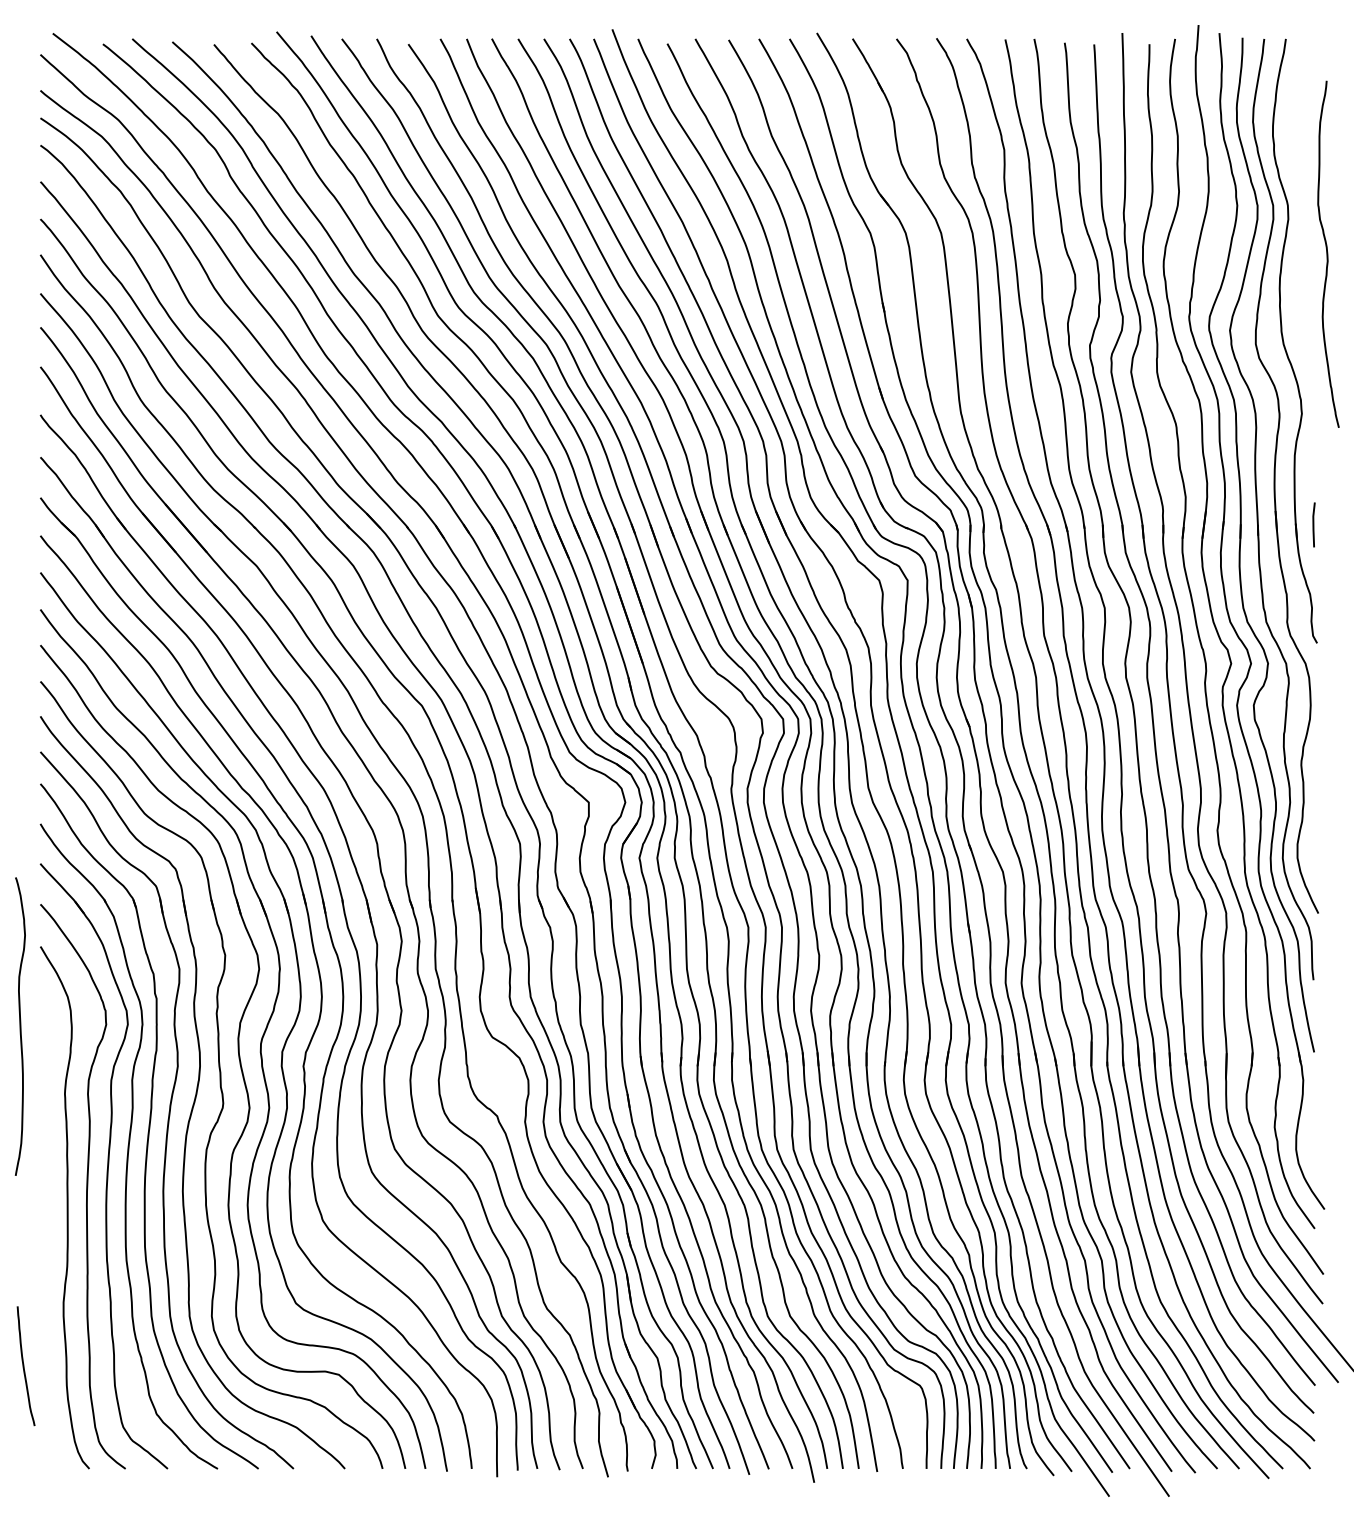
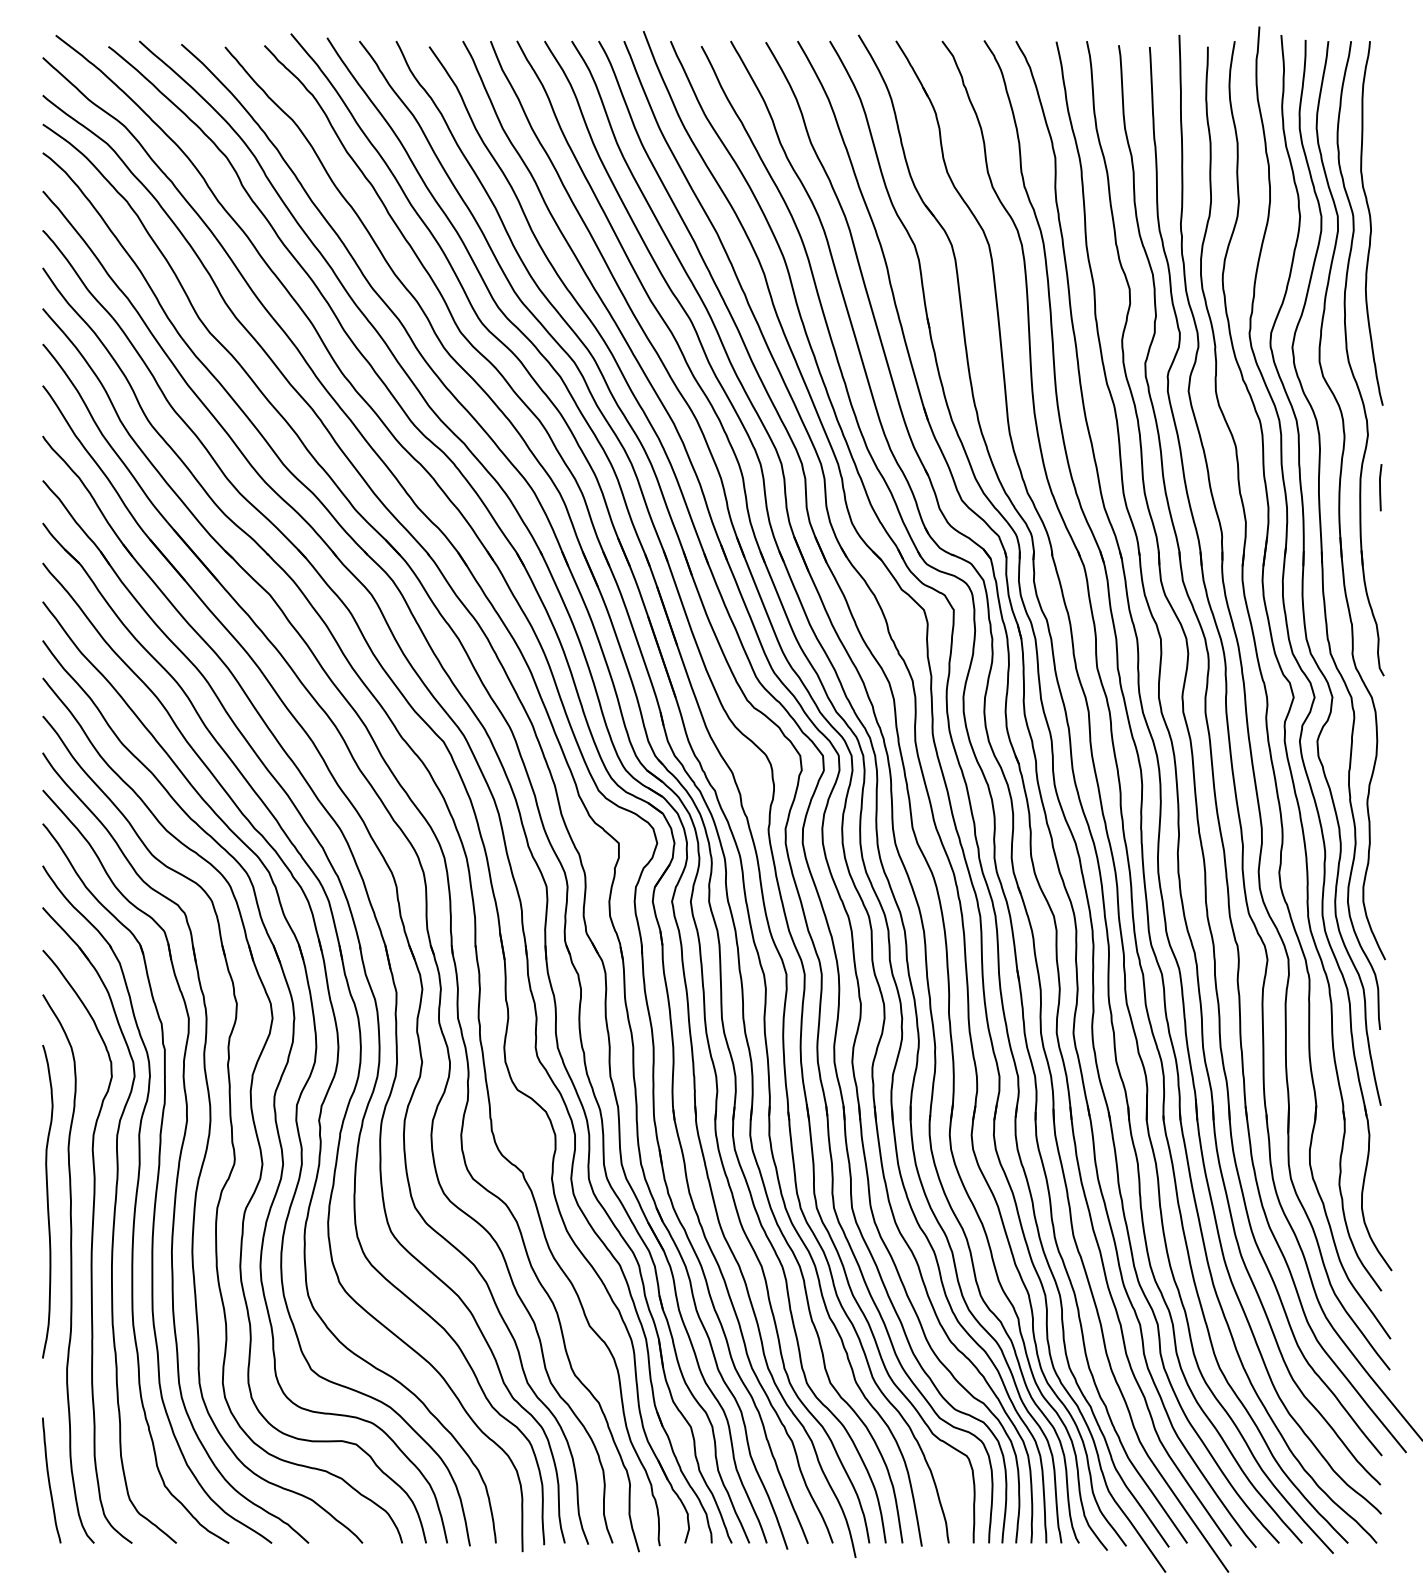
curve: (1328, 254) -> (1371, 223), moved
line: (1313, 524) -> (1380, 487), moved
curve: (20, 1026) -> (47, 1201), moved
curve: (23, 1366) -> (49, 1480), moved

